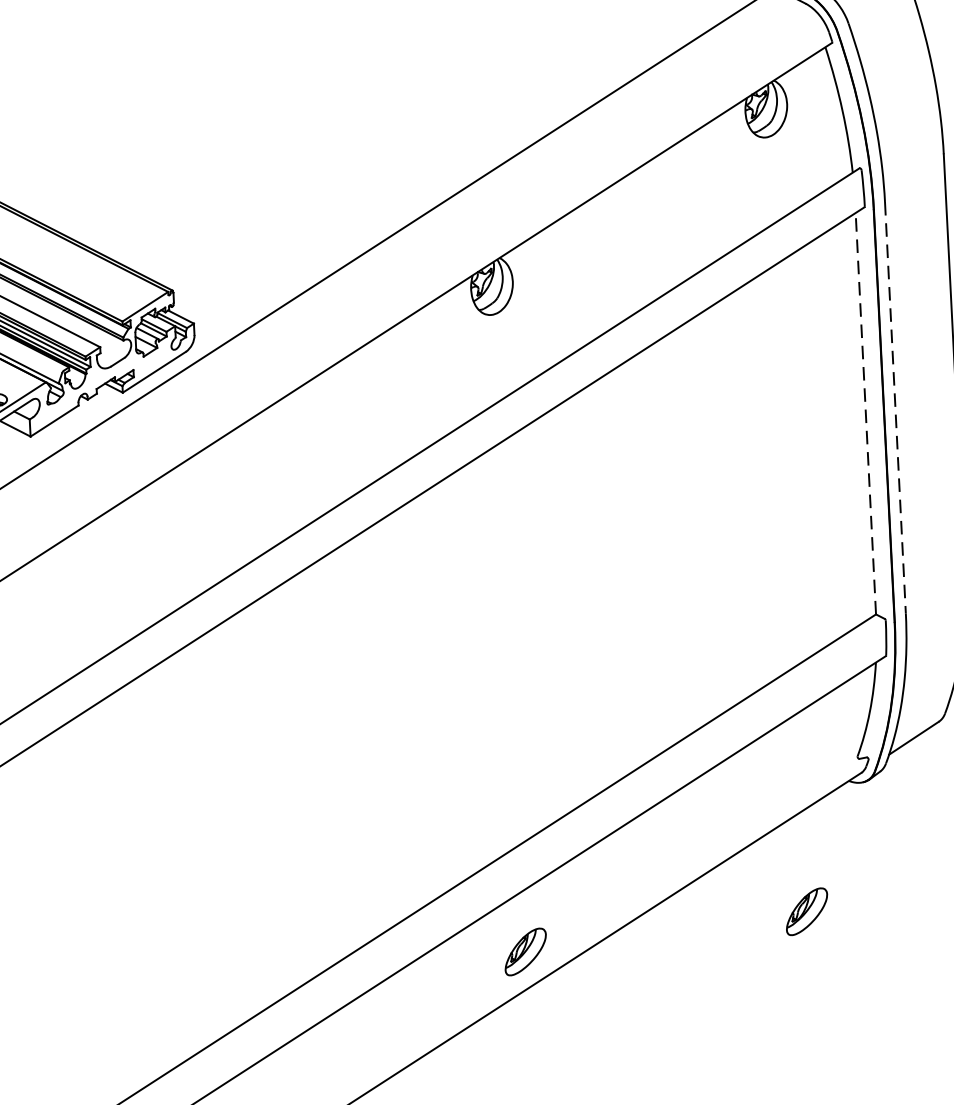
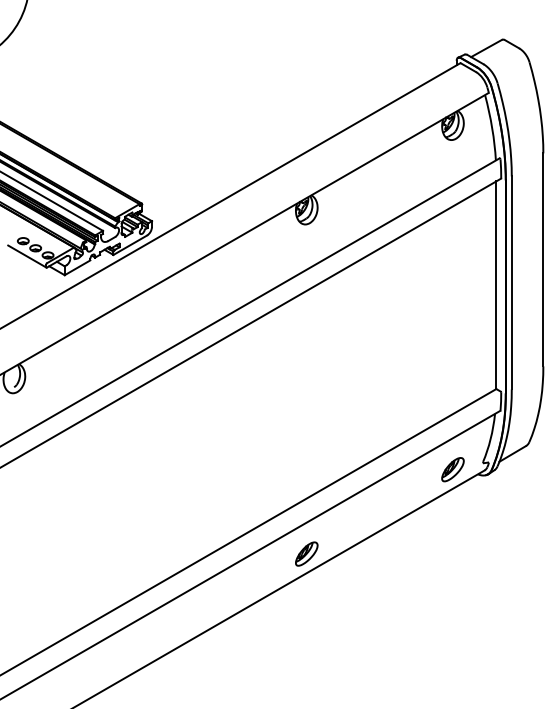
line: (894, 408) -> (511, 283), dashed -> solid
line: (866, 414) -> (496, 285), dashed -> solid
part: (806, 911) -> (452, 469), moved

